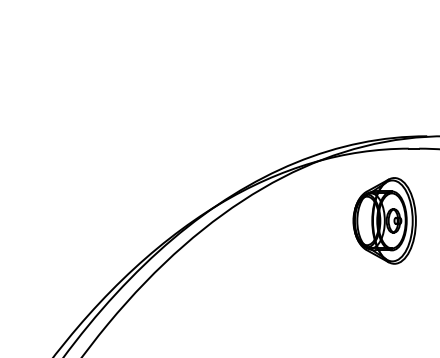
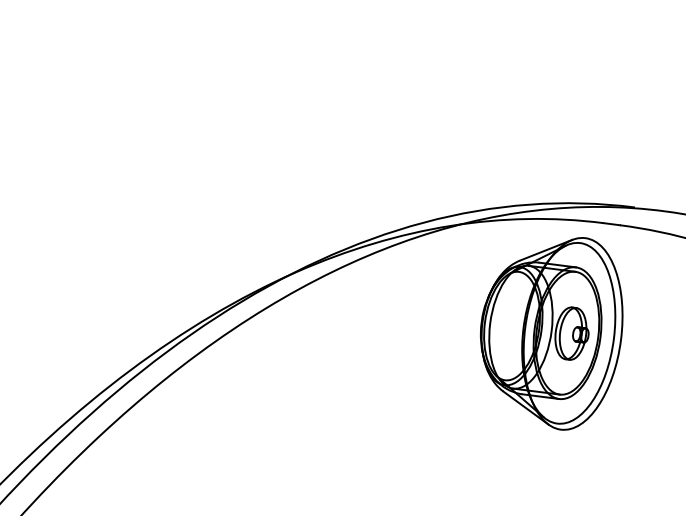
part: (384, 220) -> (551, 330), size x1.43

